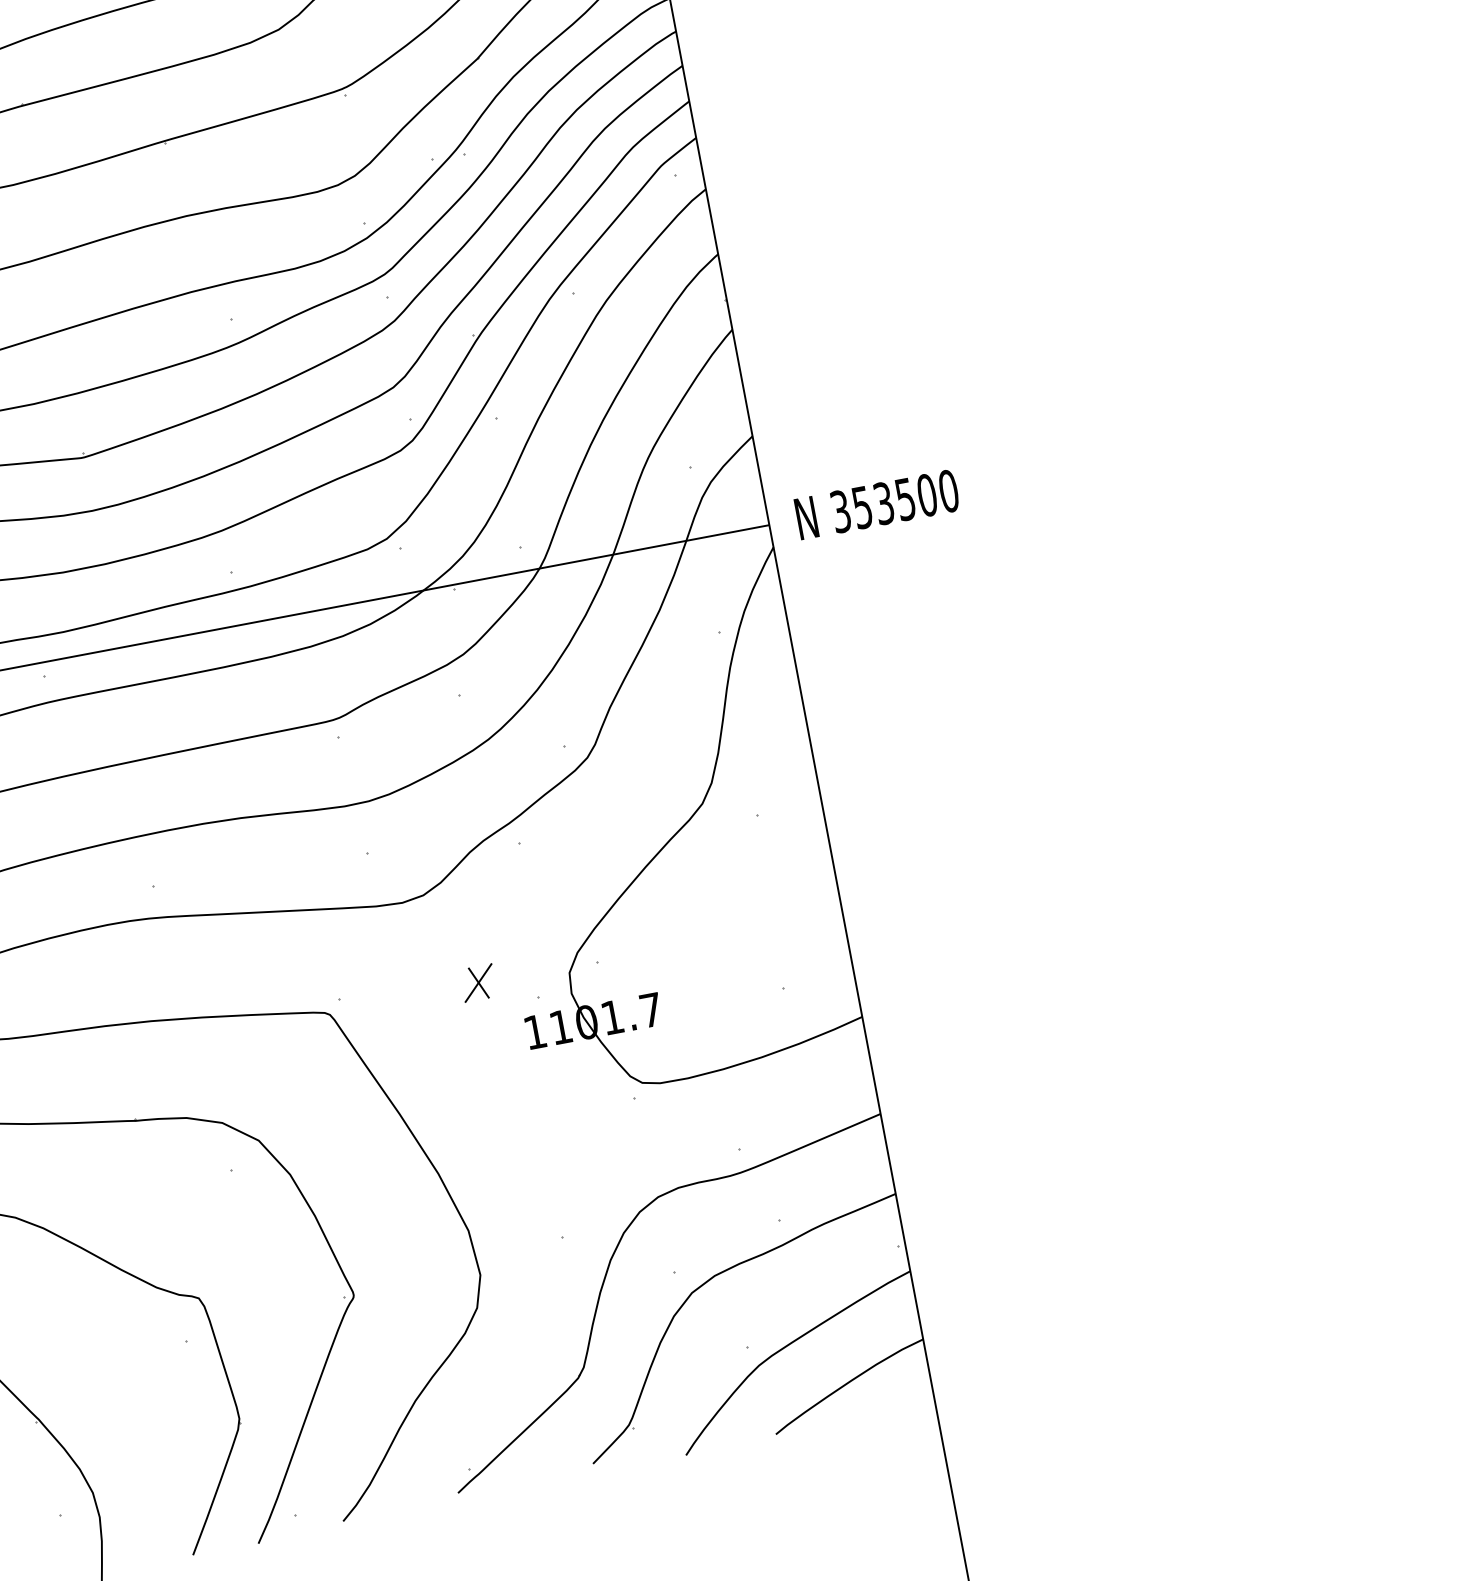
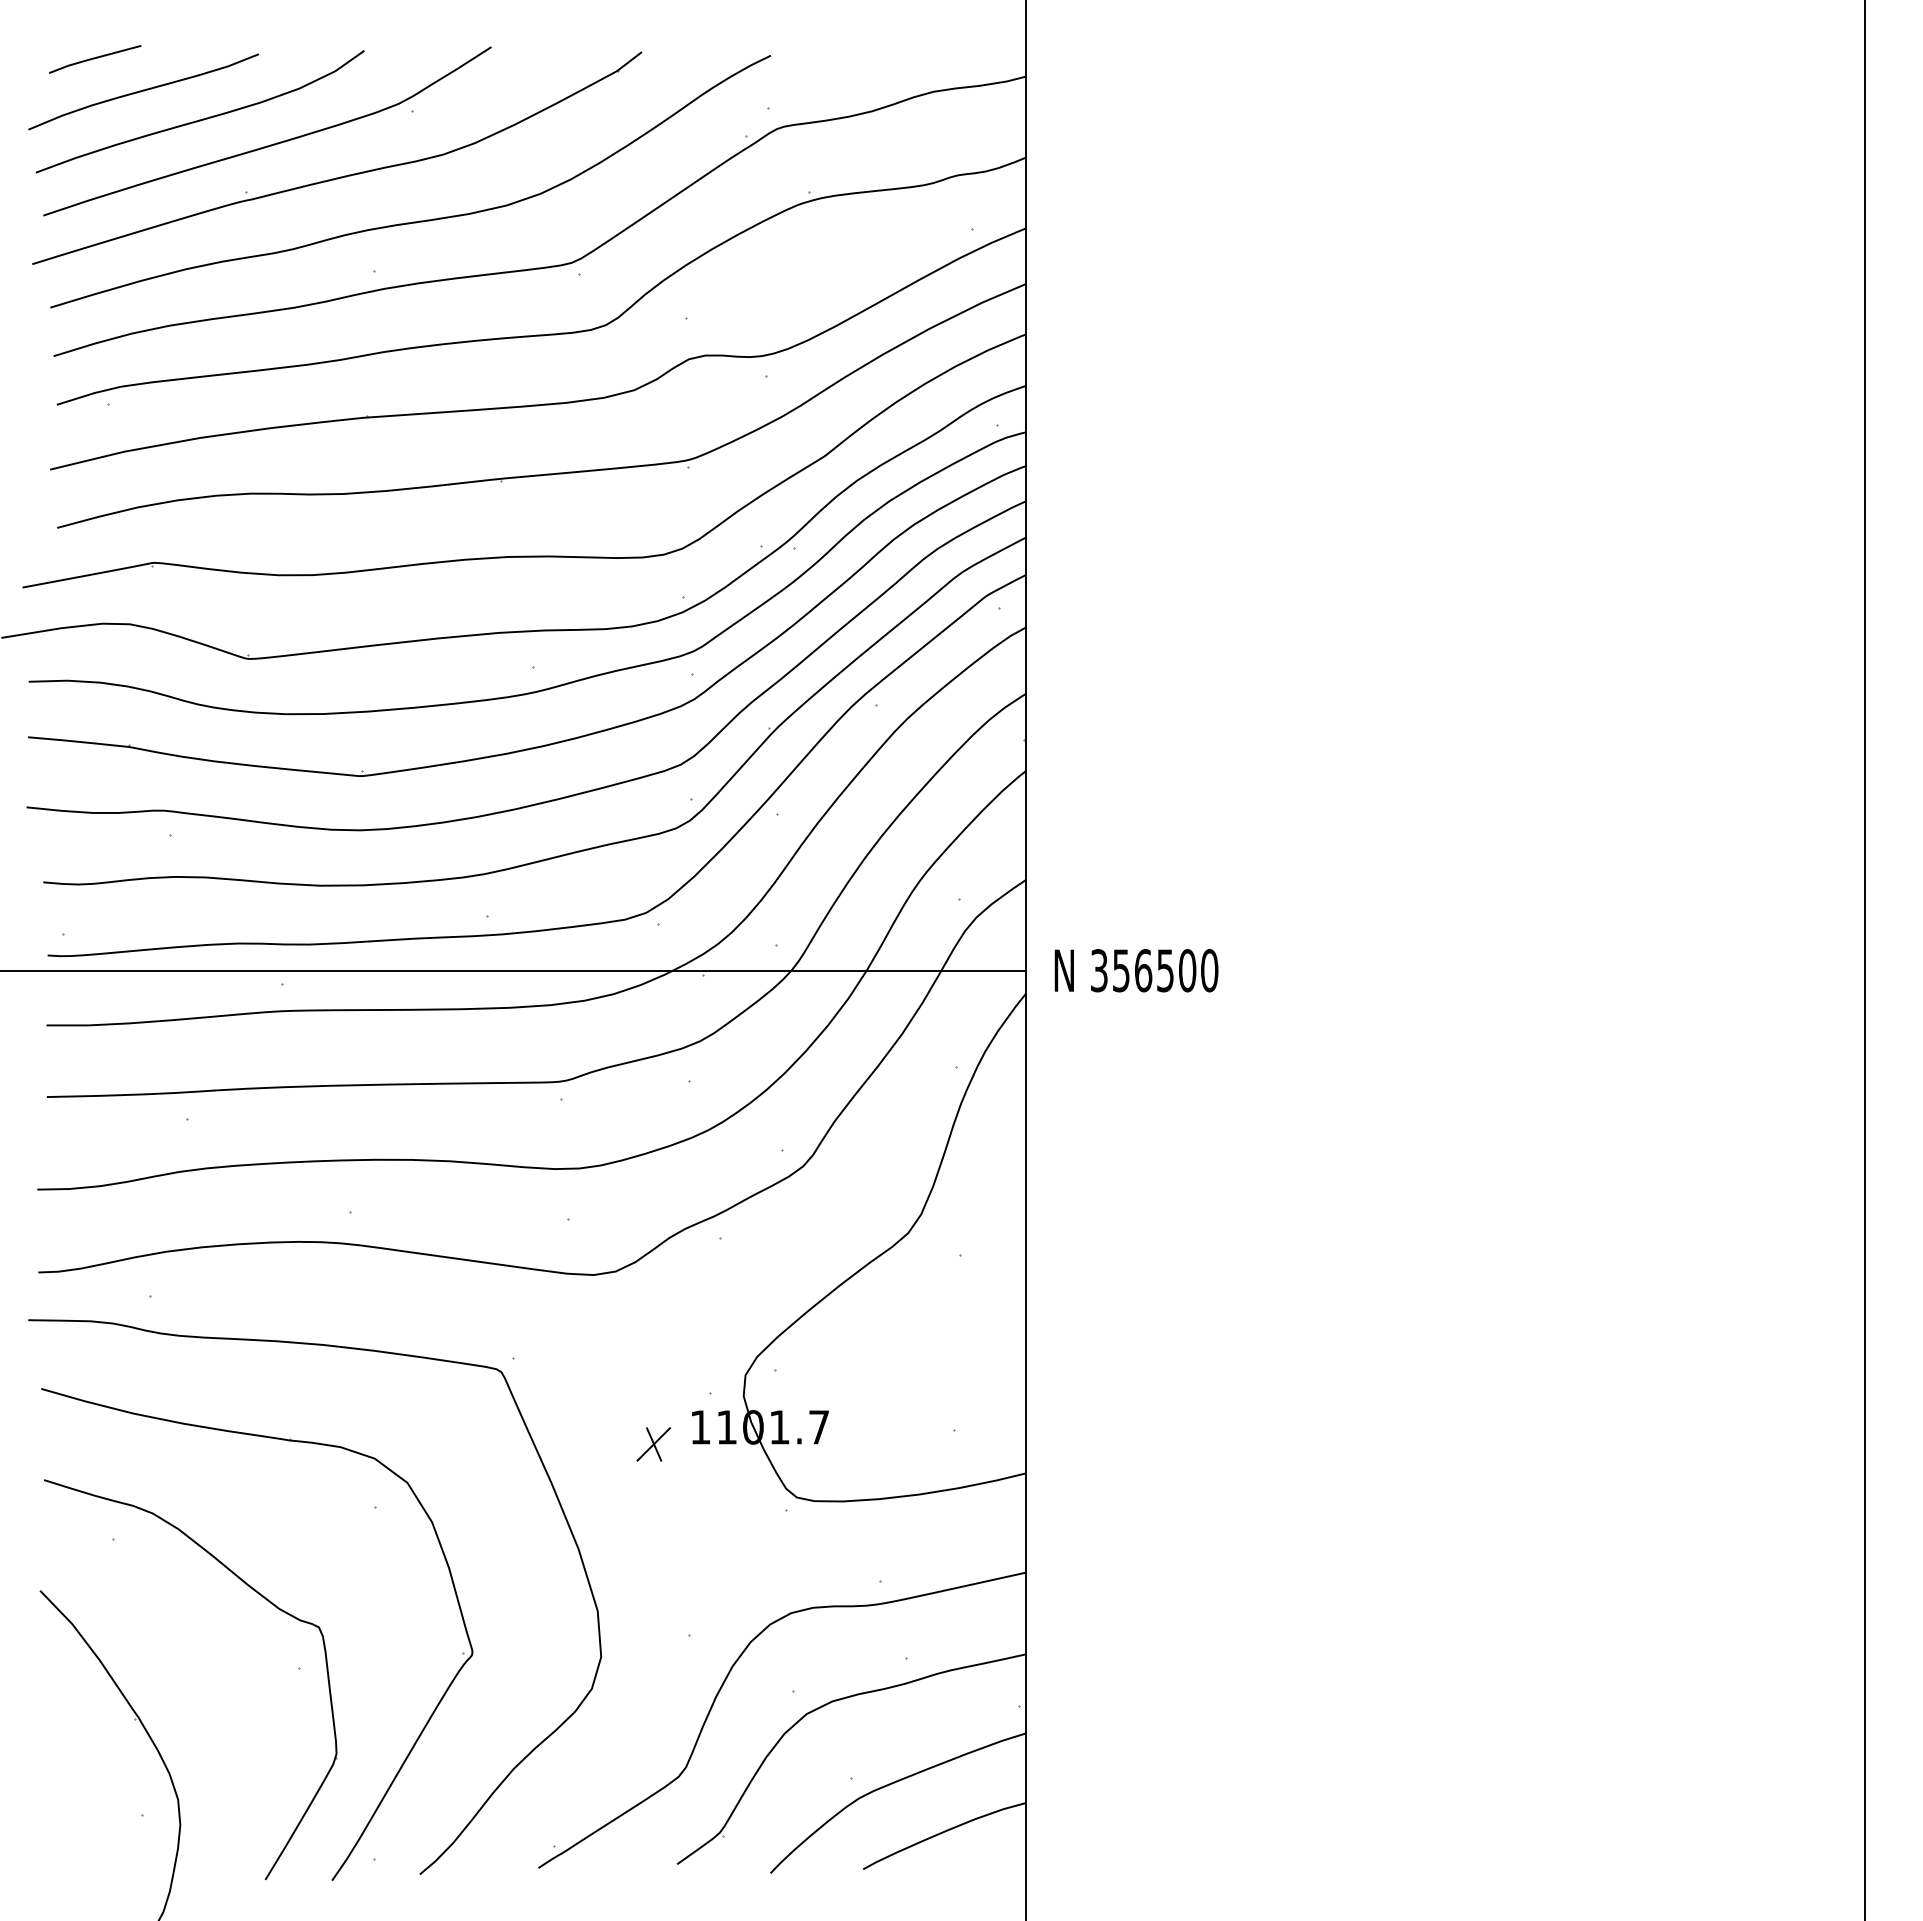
text: (884, 503) -> (1143, 970), 353500 -> 356500
part: (478, 983) -> (653, 1444), moved

